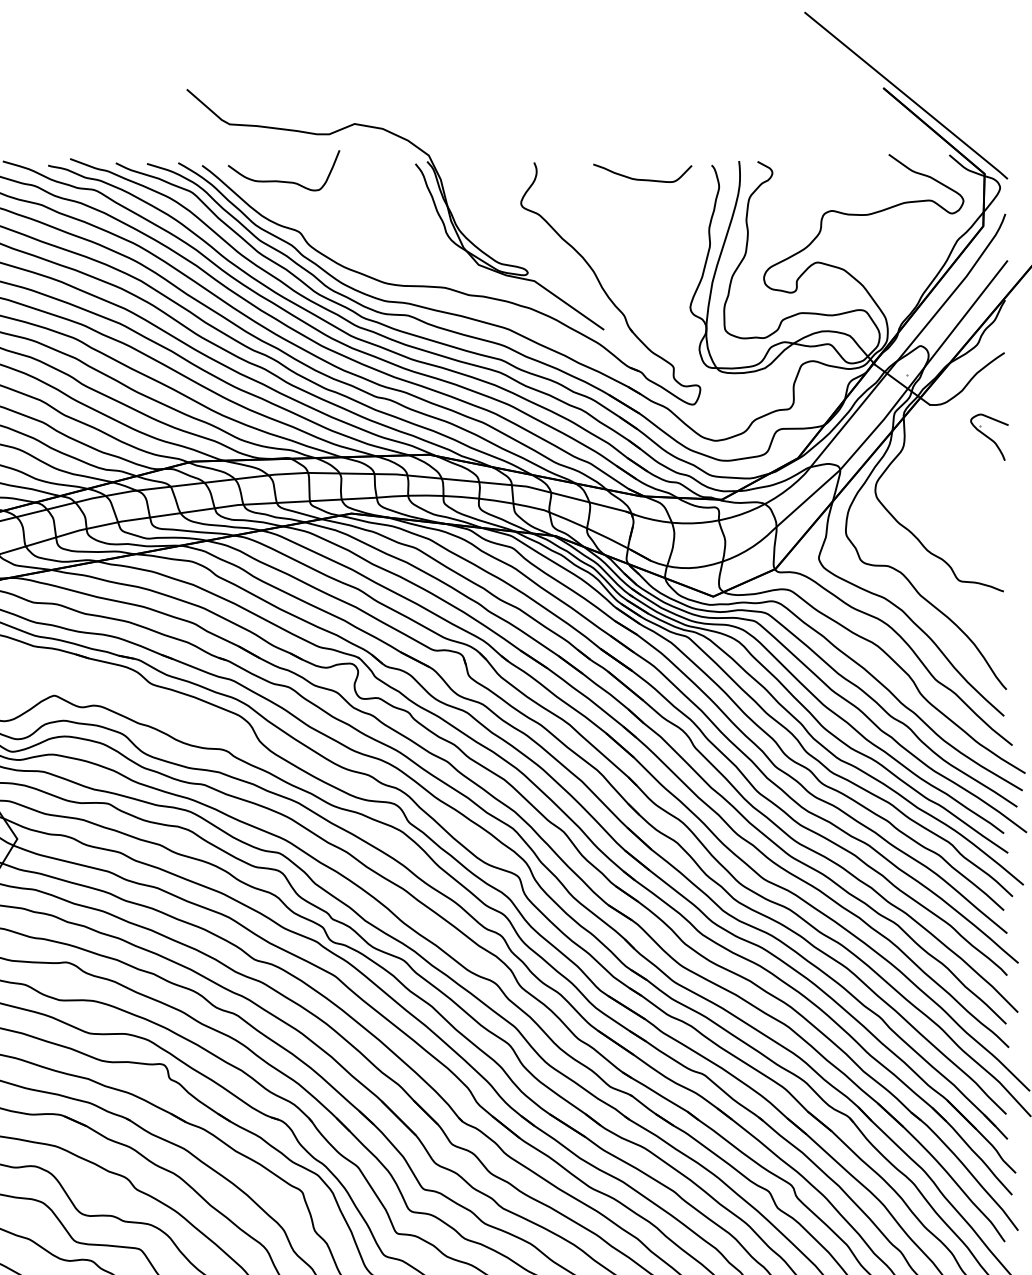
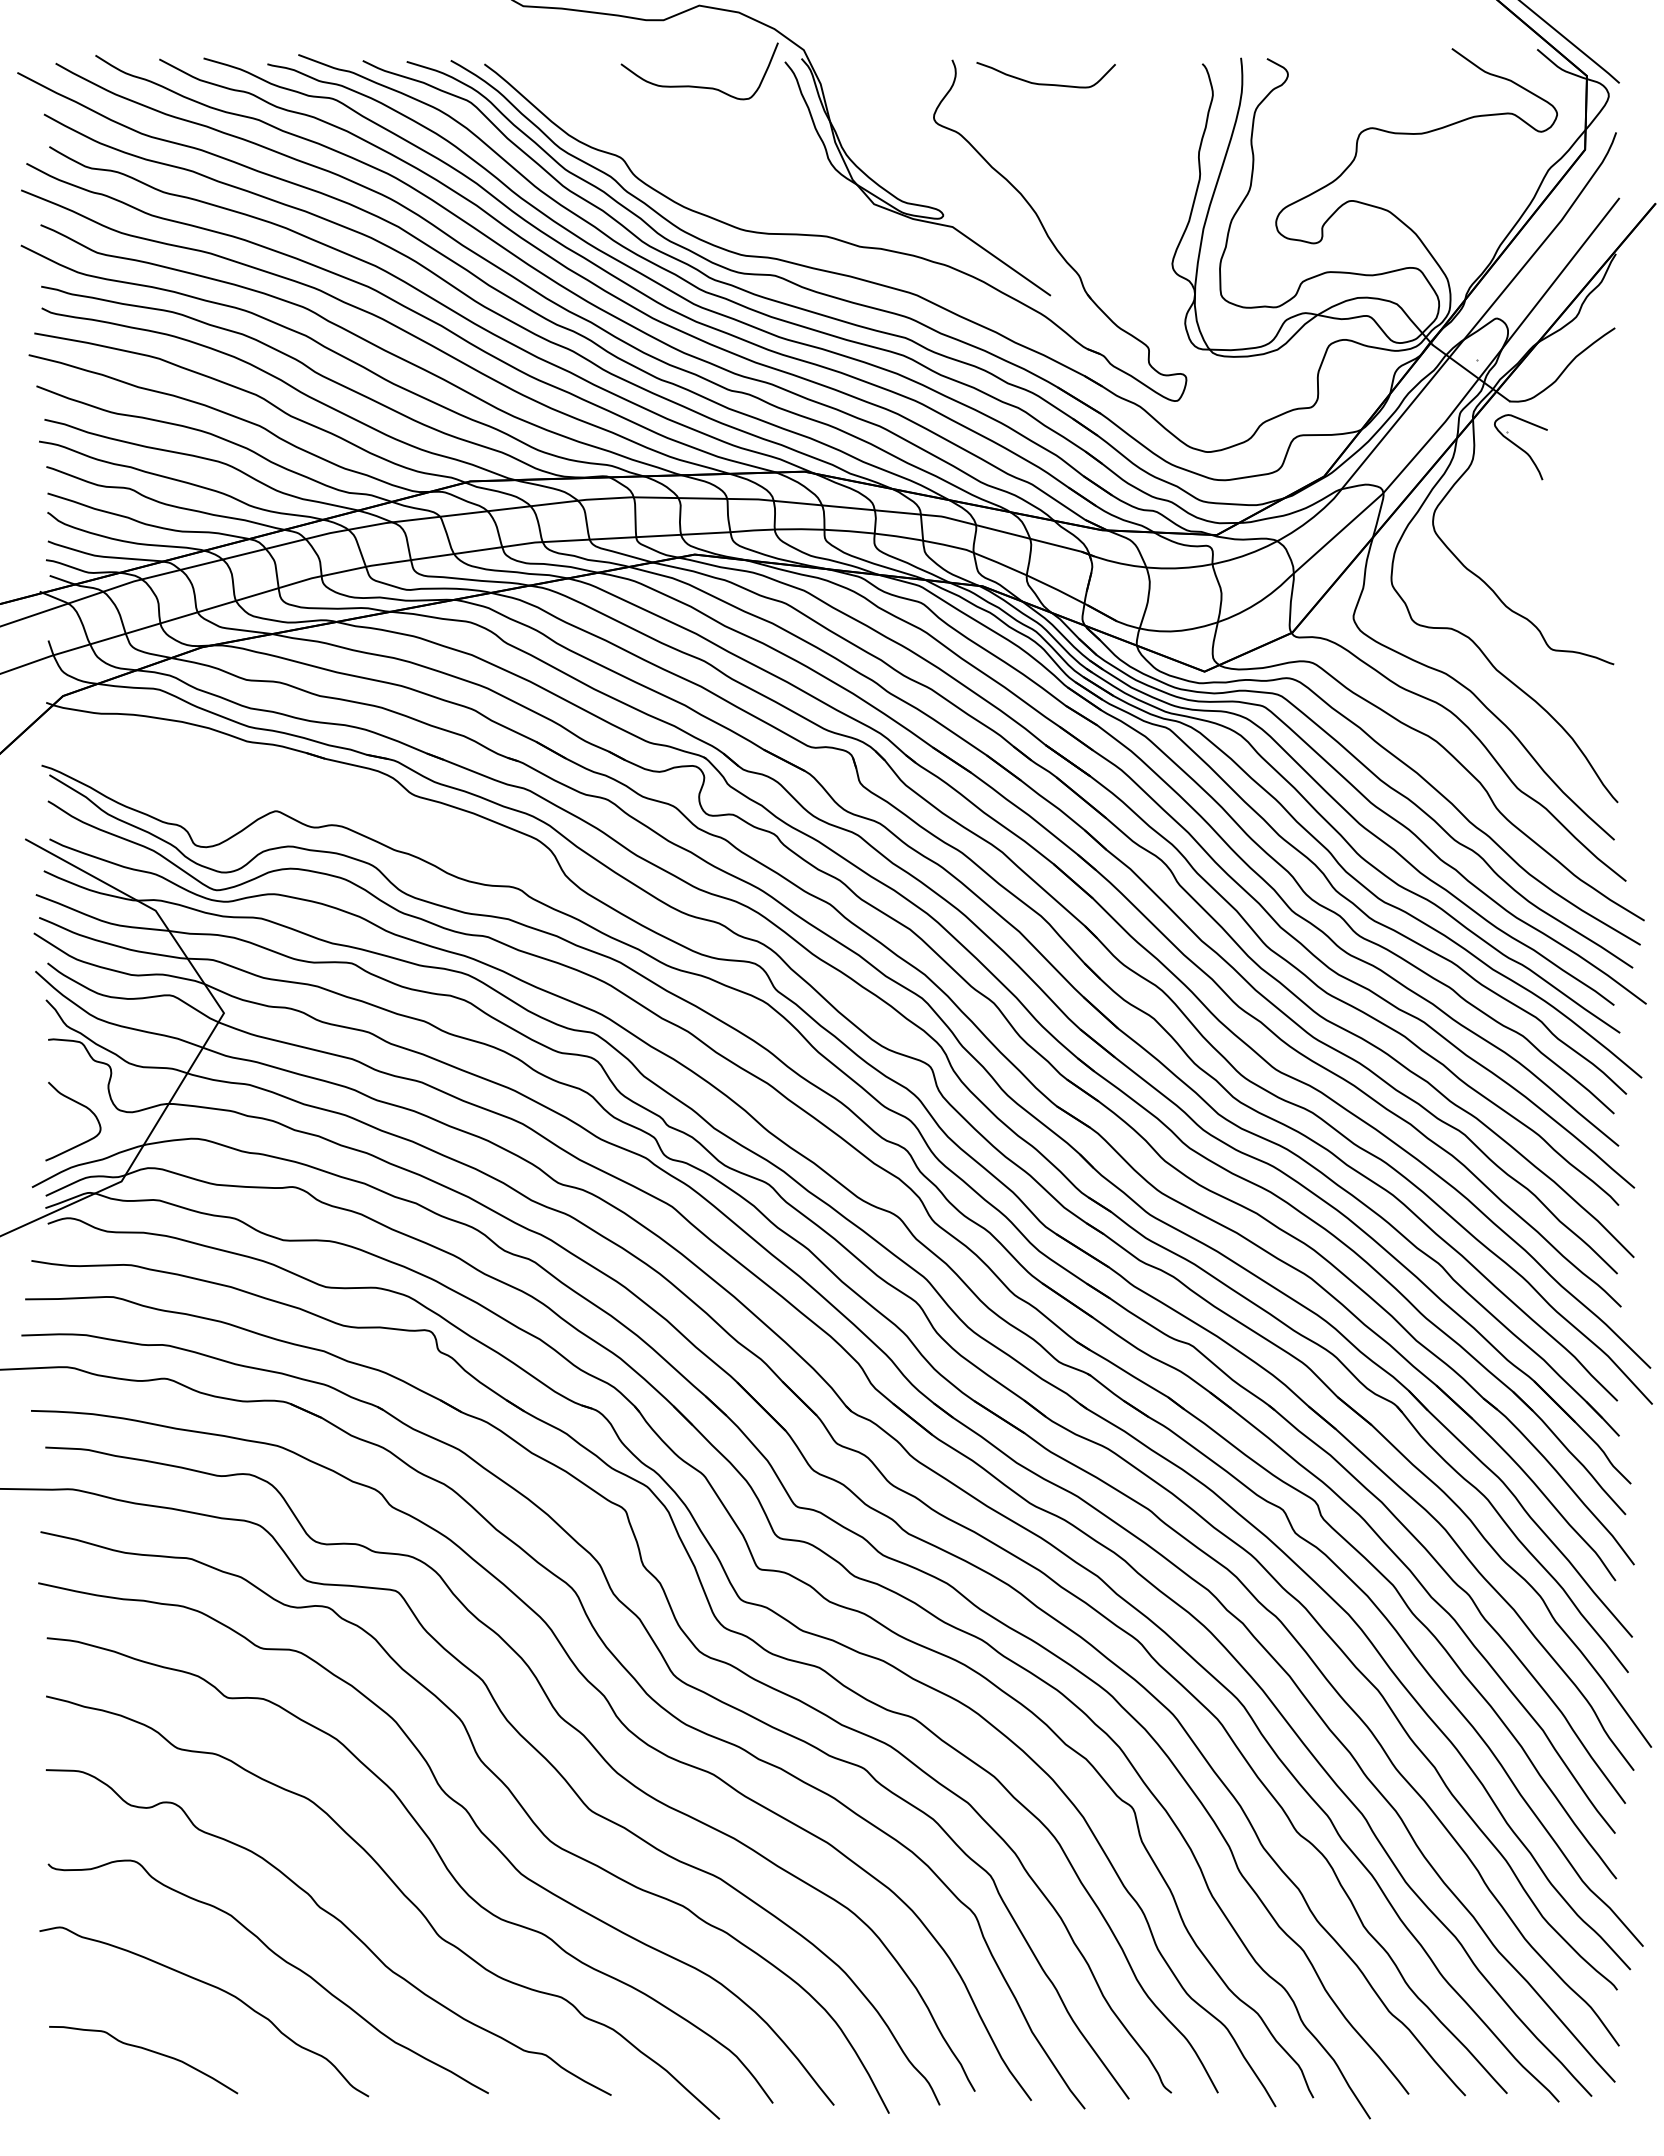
curve: (642, 179) -> (1045, 83), moved
curve: (283, 181) -> (699, 86), moved
part: (989, 437) -> (1520, 447), moved

